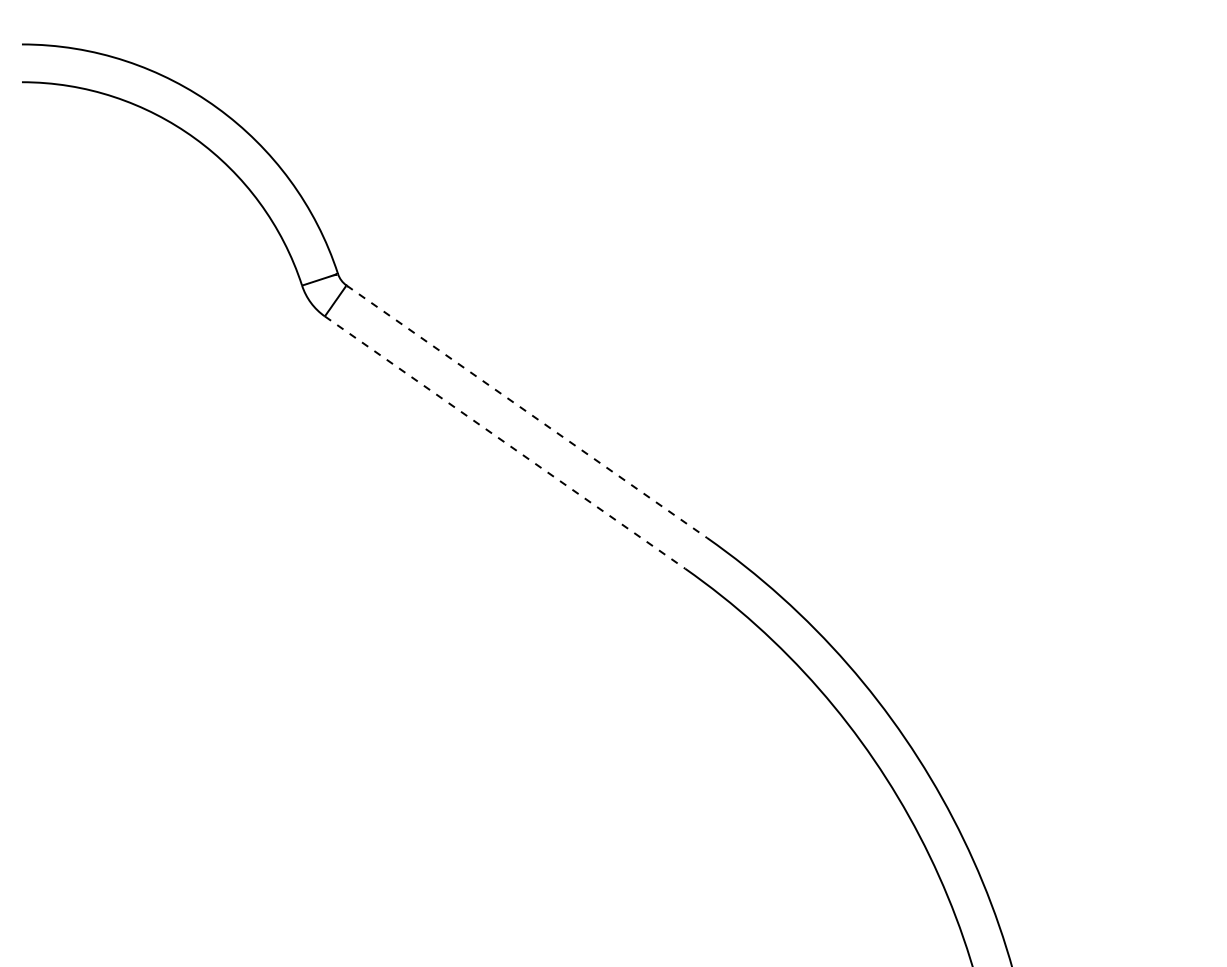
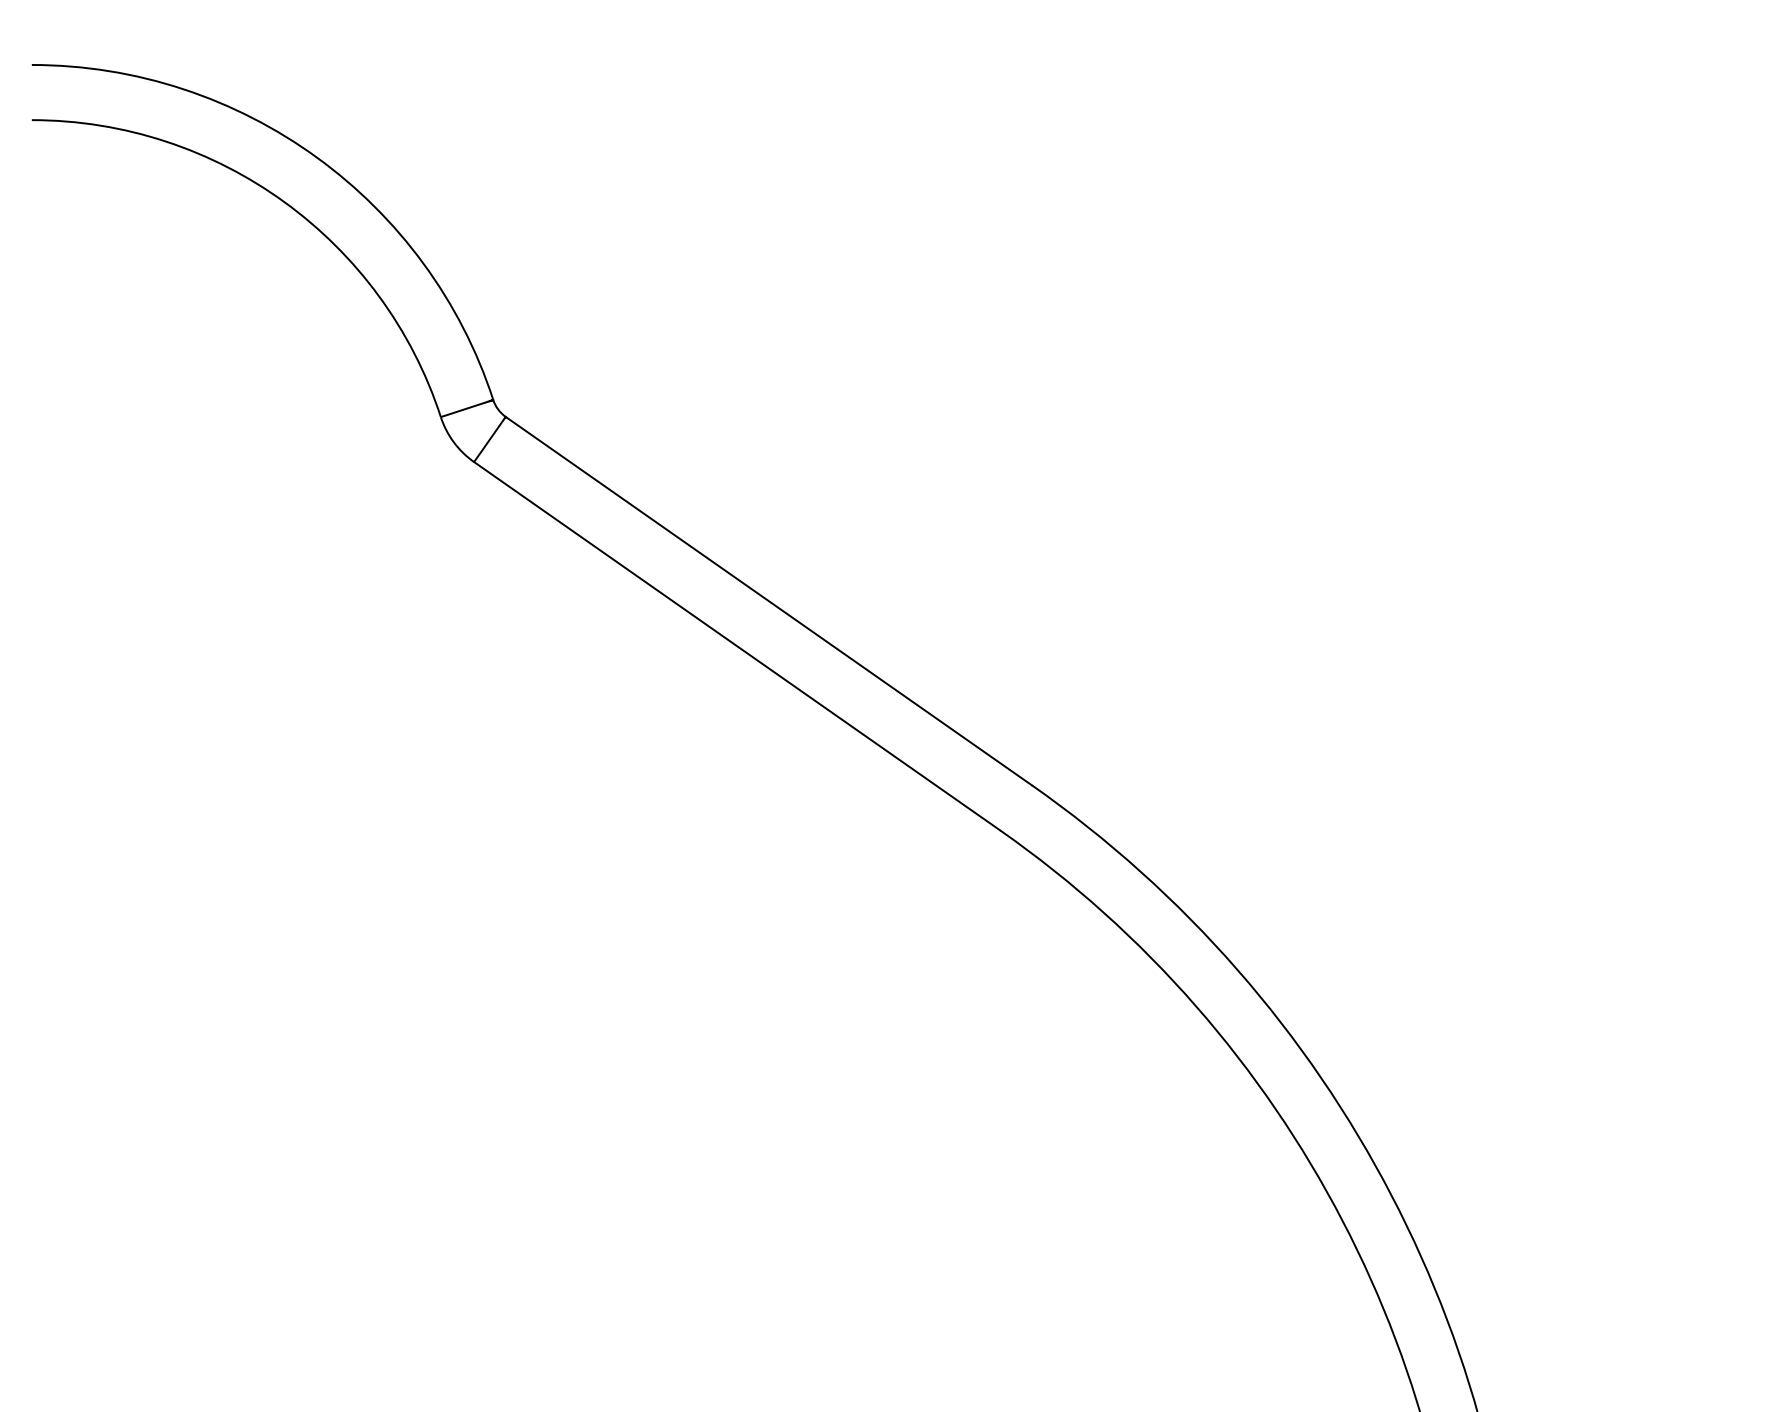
line: (526, 411) -> (768, 600), dashed -> solid
line: (505, 442) -> (737, 646), dashed -> solid

